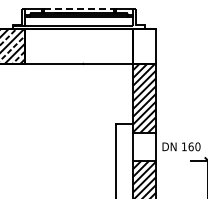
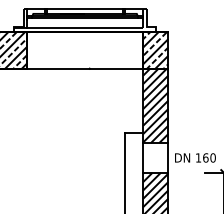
line: (79, 8) -> (85, 9), dashed -> solid
hatch: (144, 46) -> (155, 49), added

